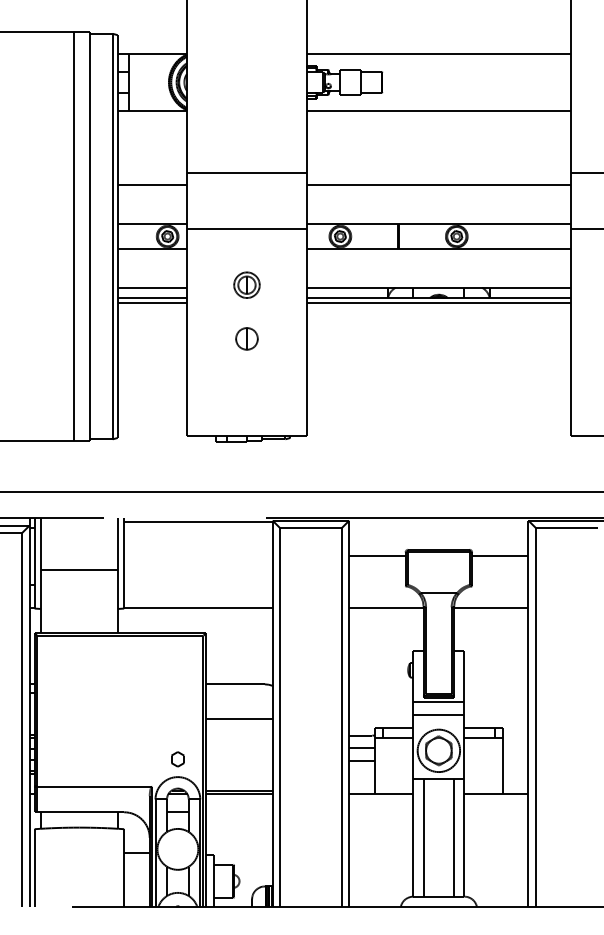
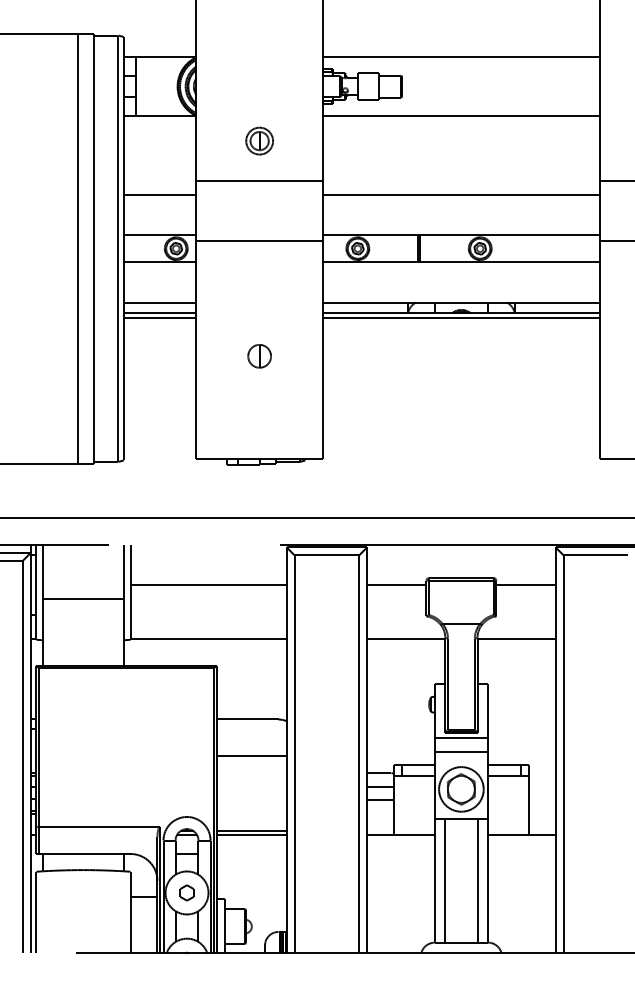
part: (246, 284) -> (259, 140), moved
line: (198, 522) -> (208, 585), moved
part: (177, 759) -> (186, 893), moved

